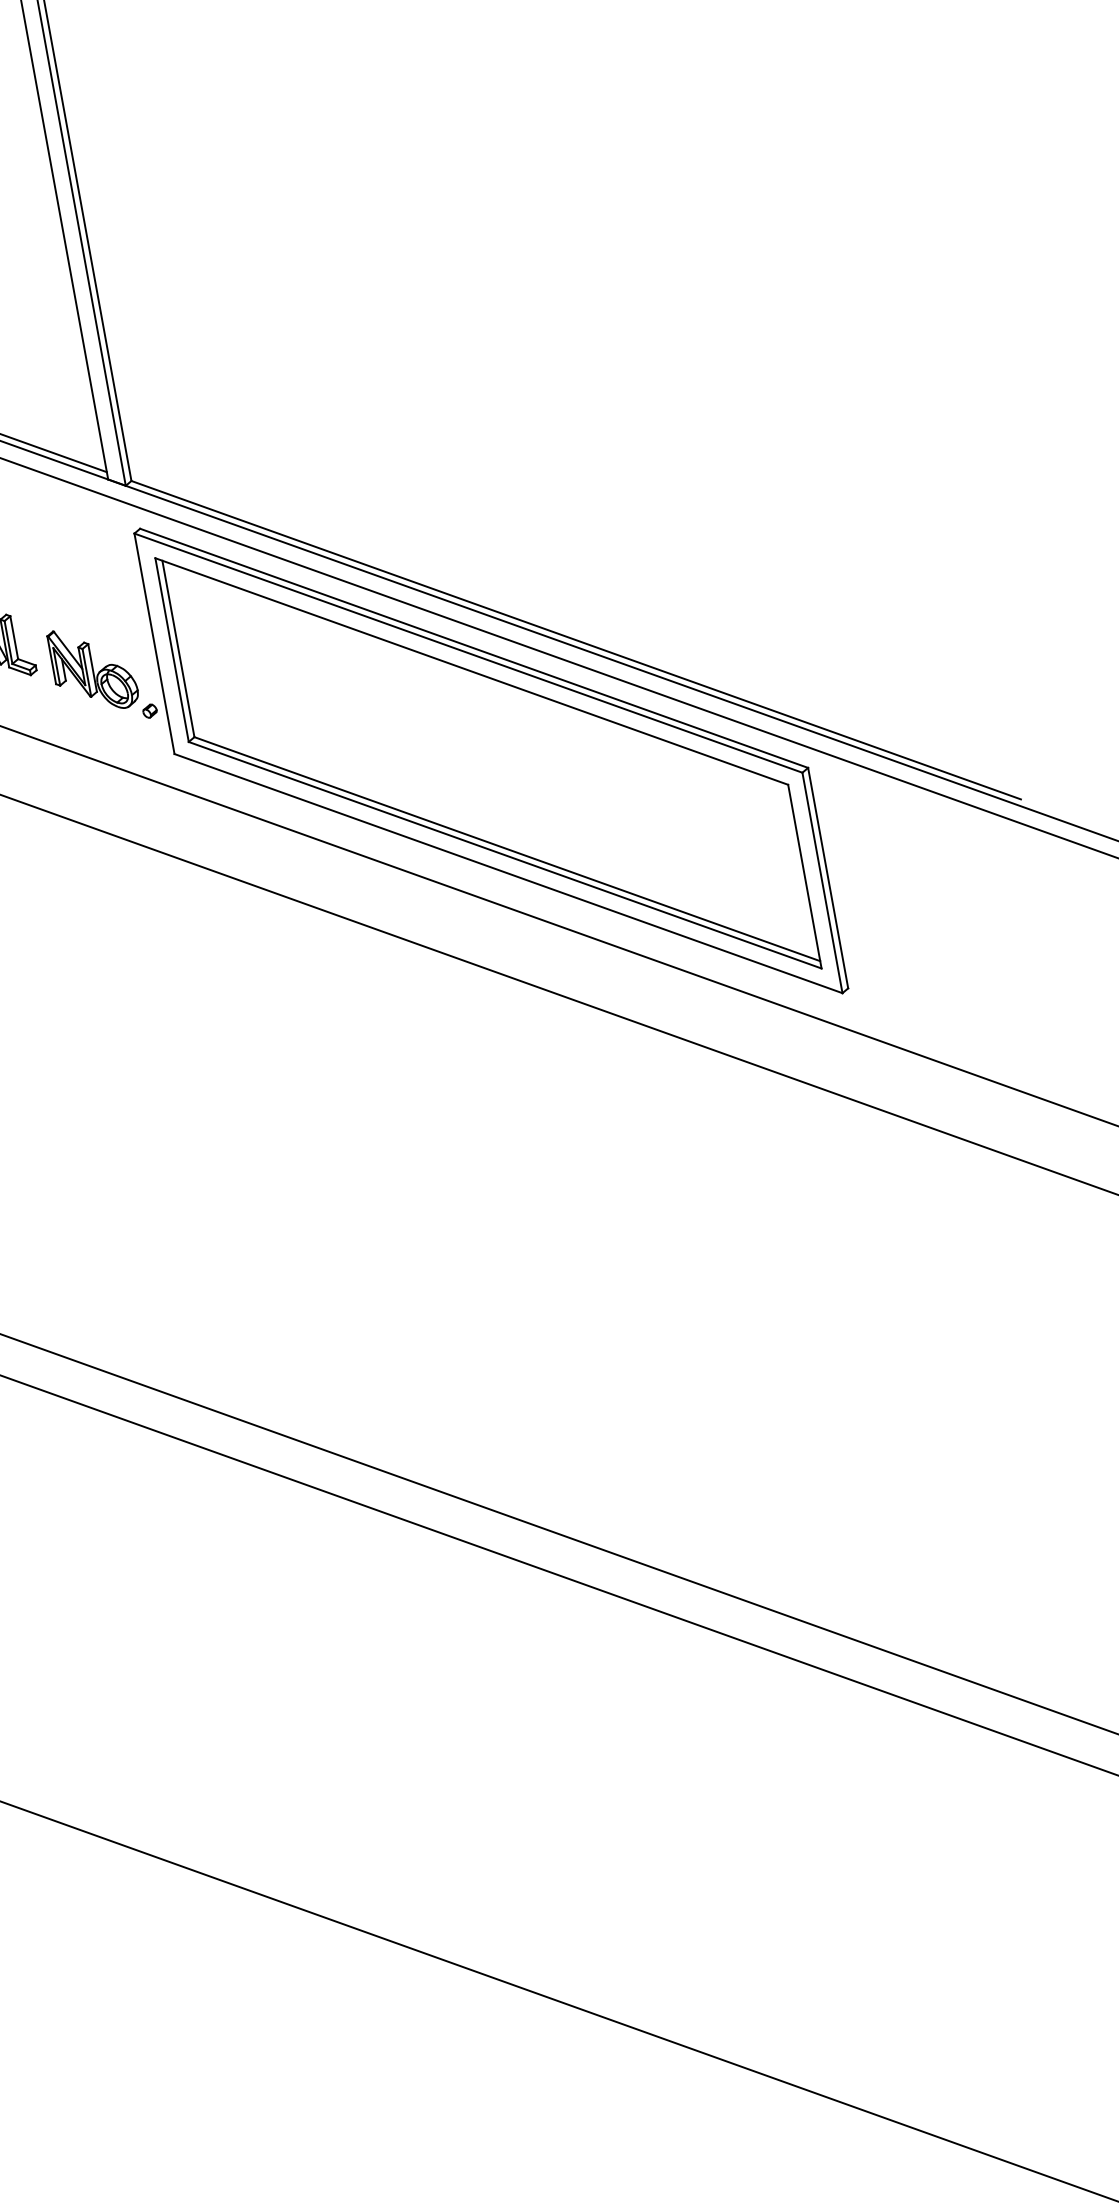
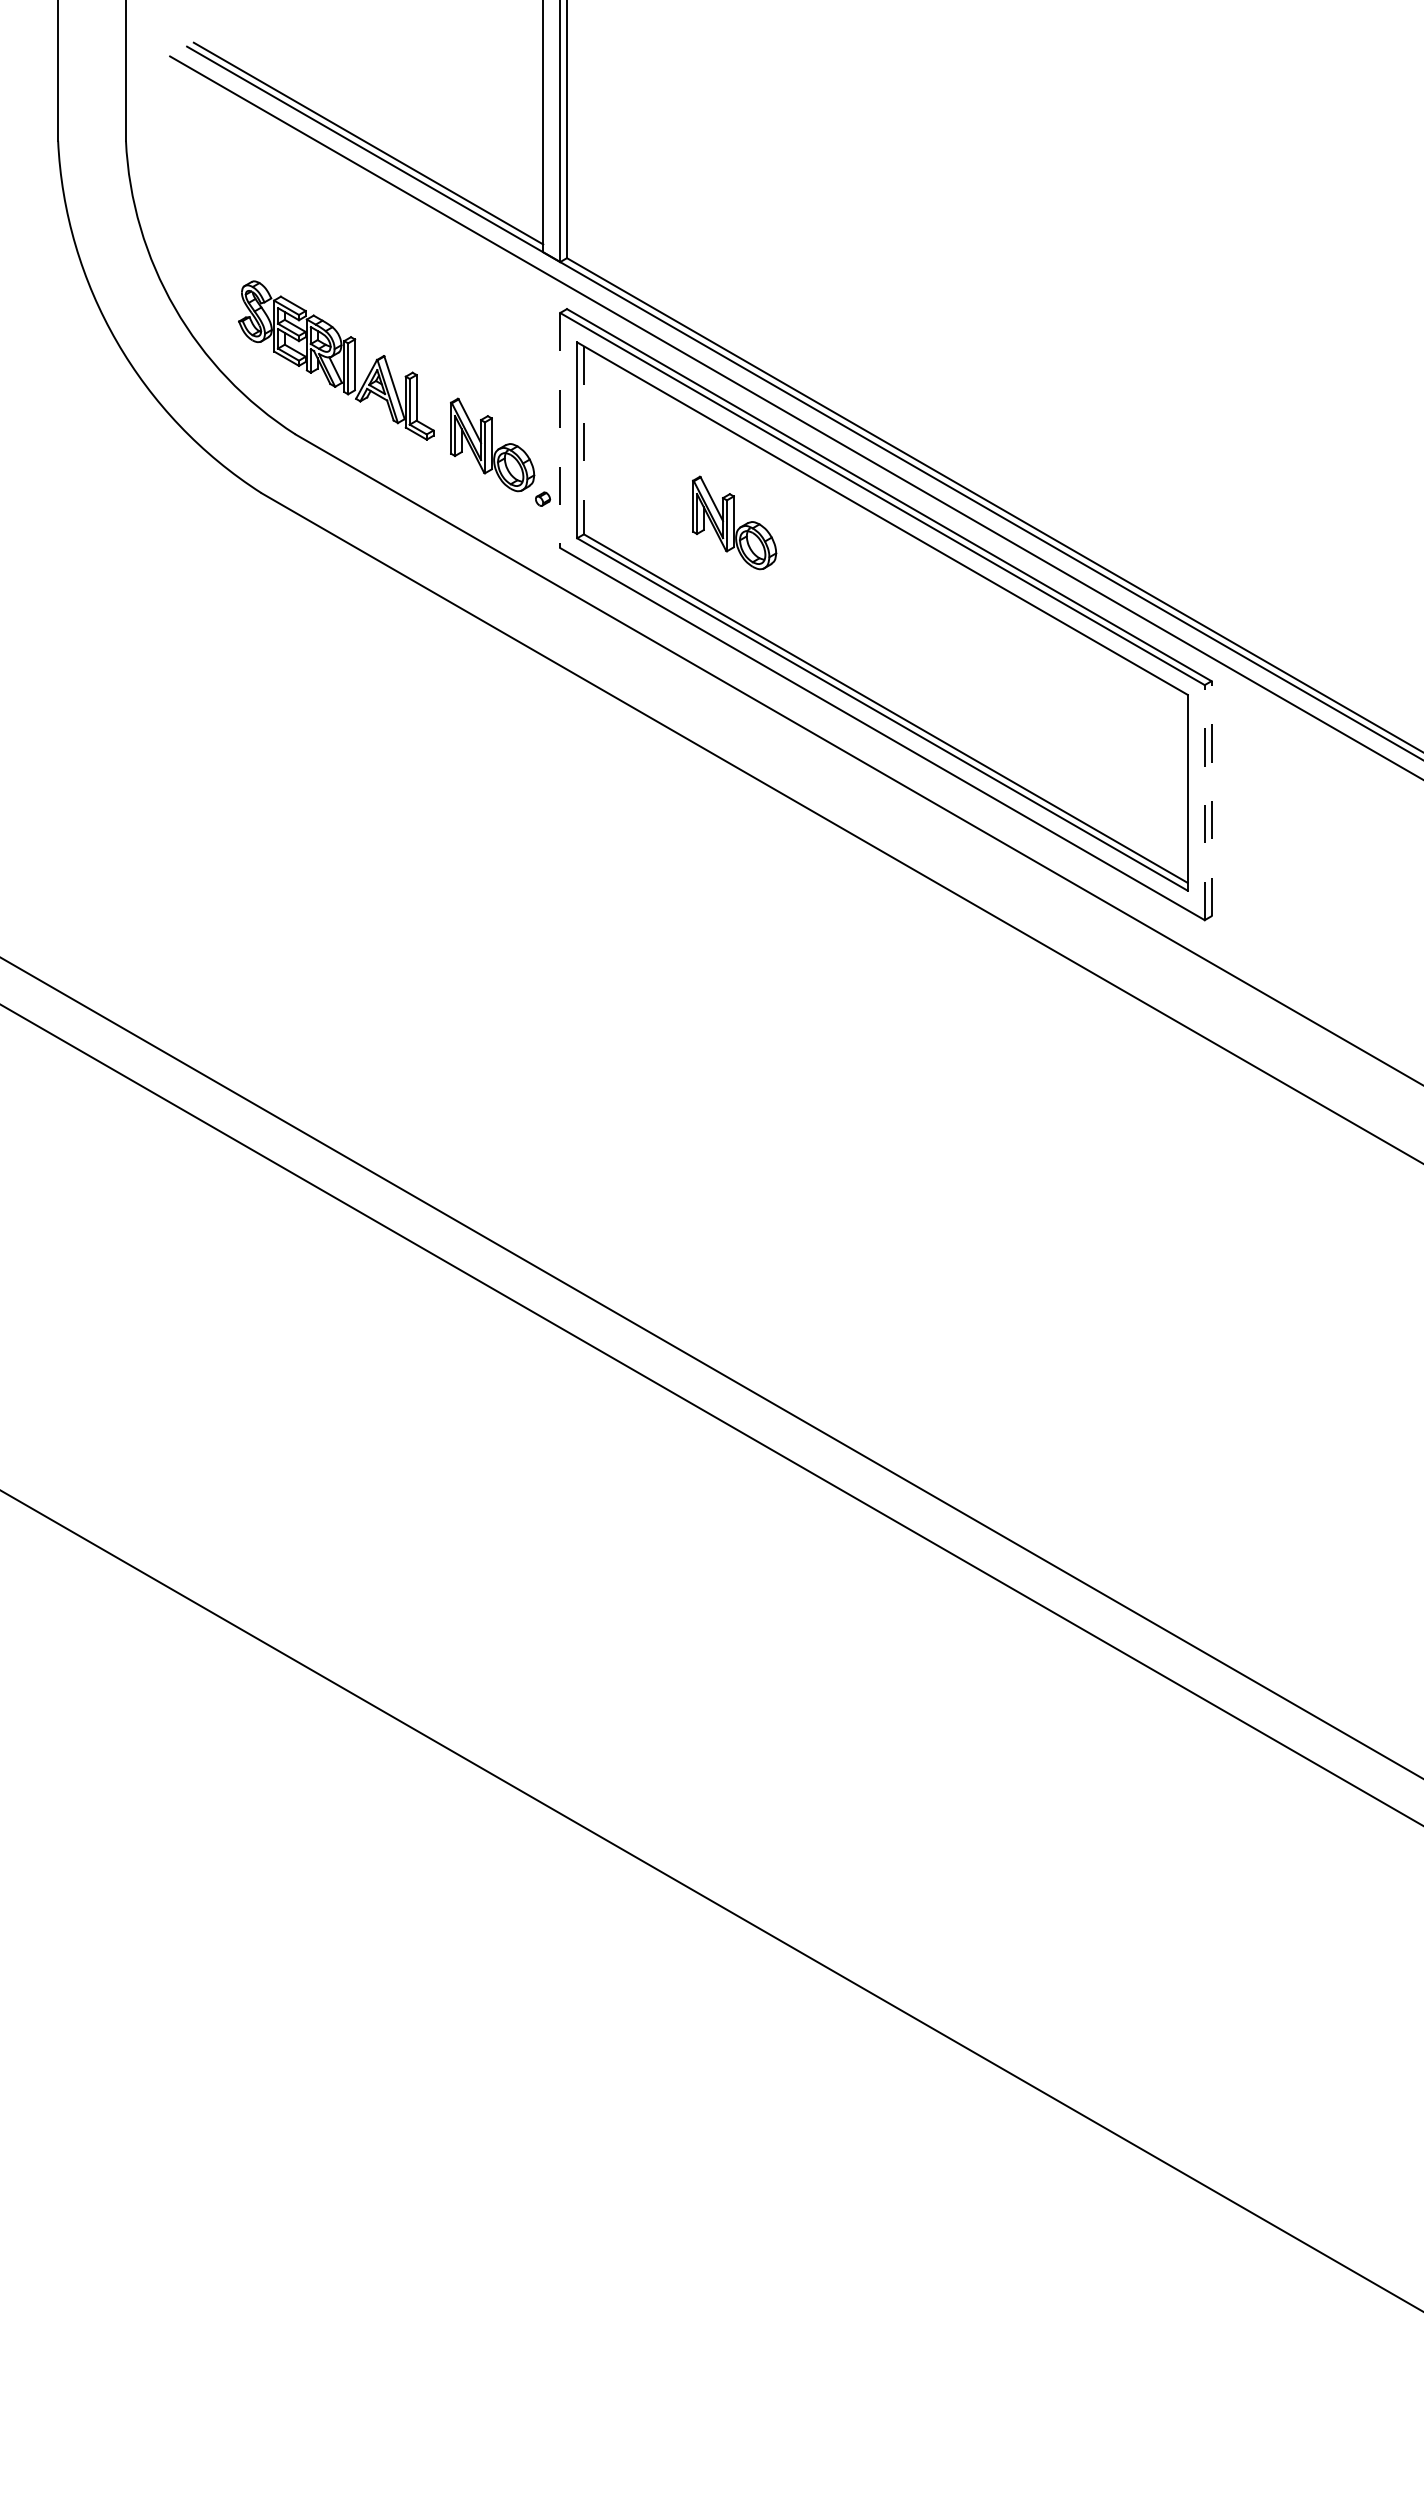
line: (154, 643) -> (560, 430), solid -> dashed
line: (178, 649) -> (583, 440), solid -> dashed
part: (333, 700) -> (734, 522), added
line: (828, 877) -> (1211, 798), solid -> dashed
line: (822, 882) -> (1204, 802), solid -> dashed

